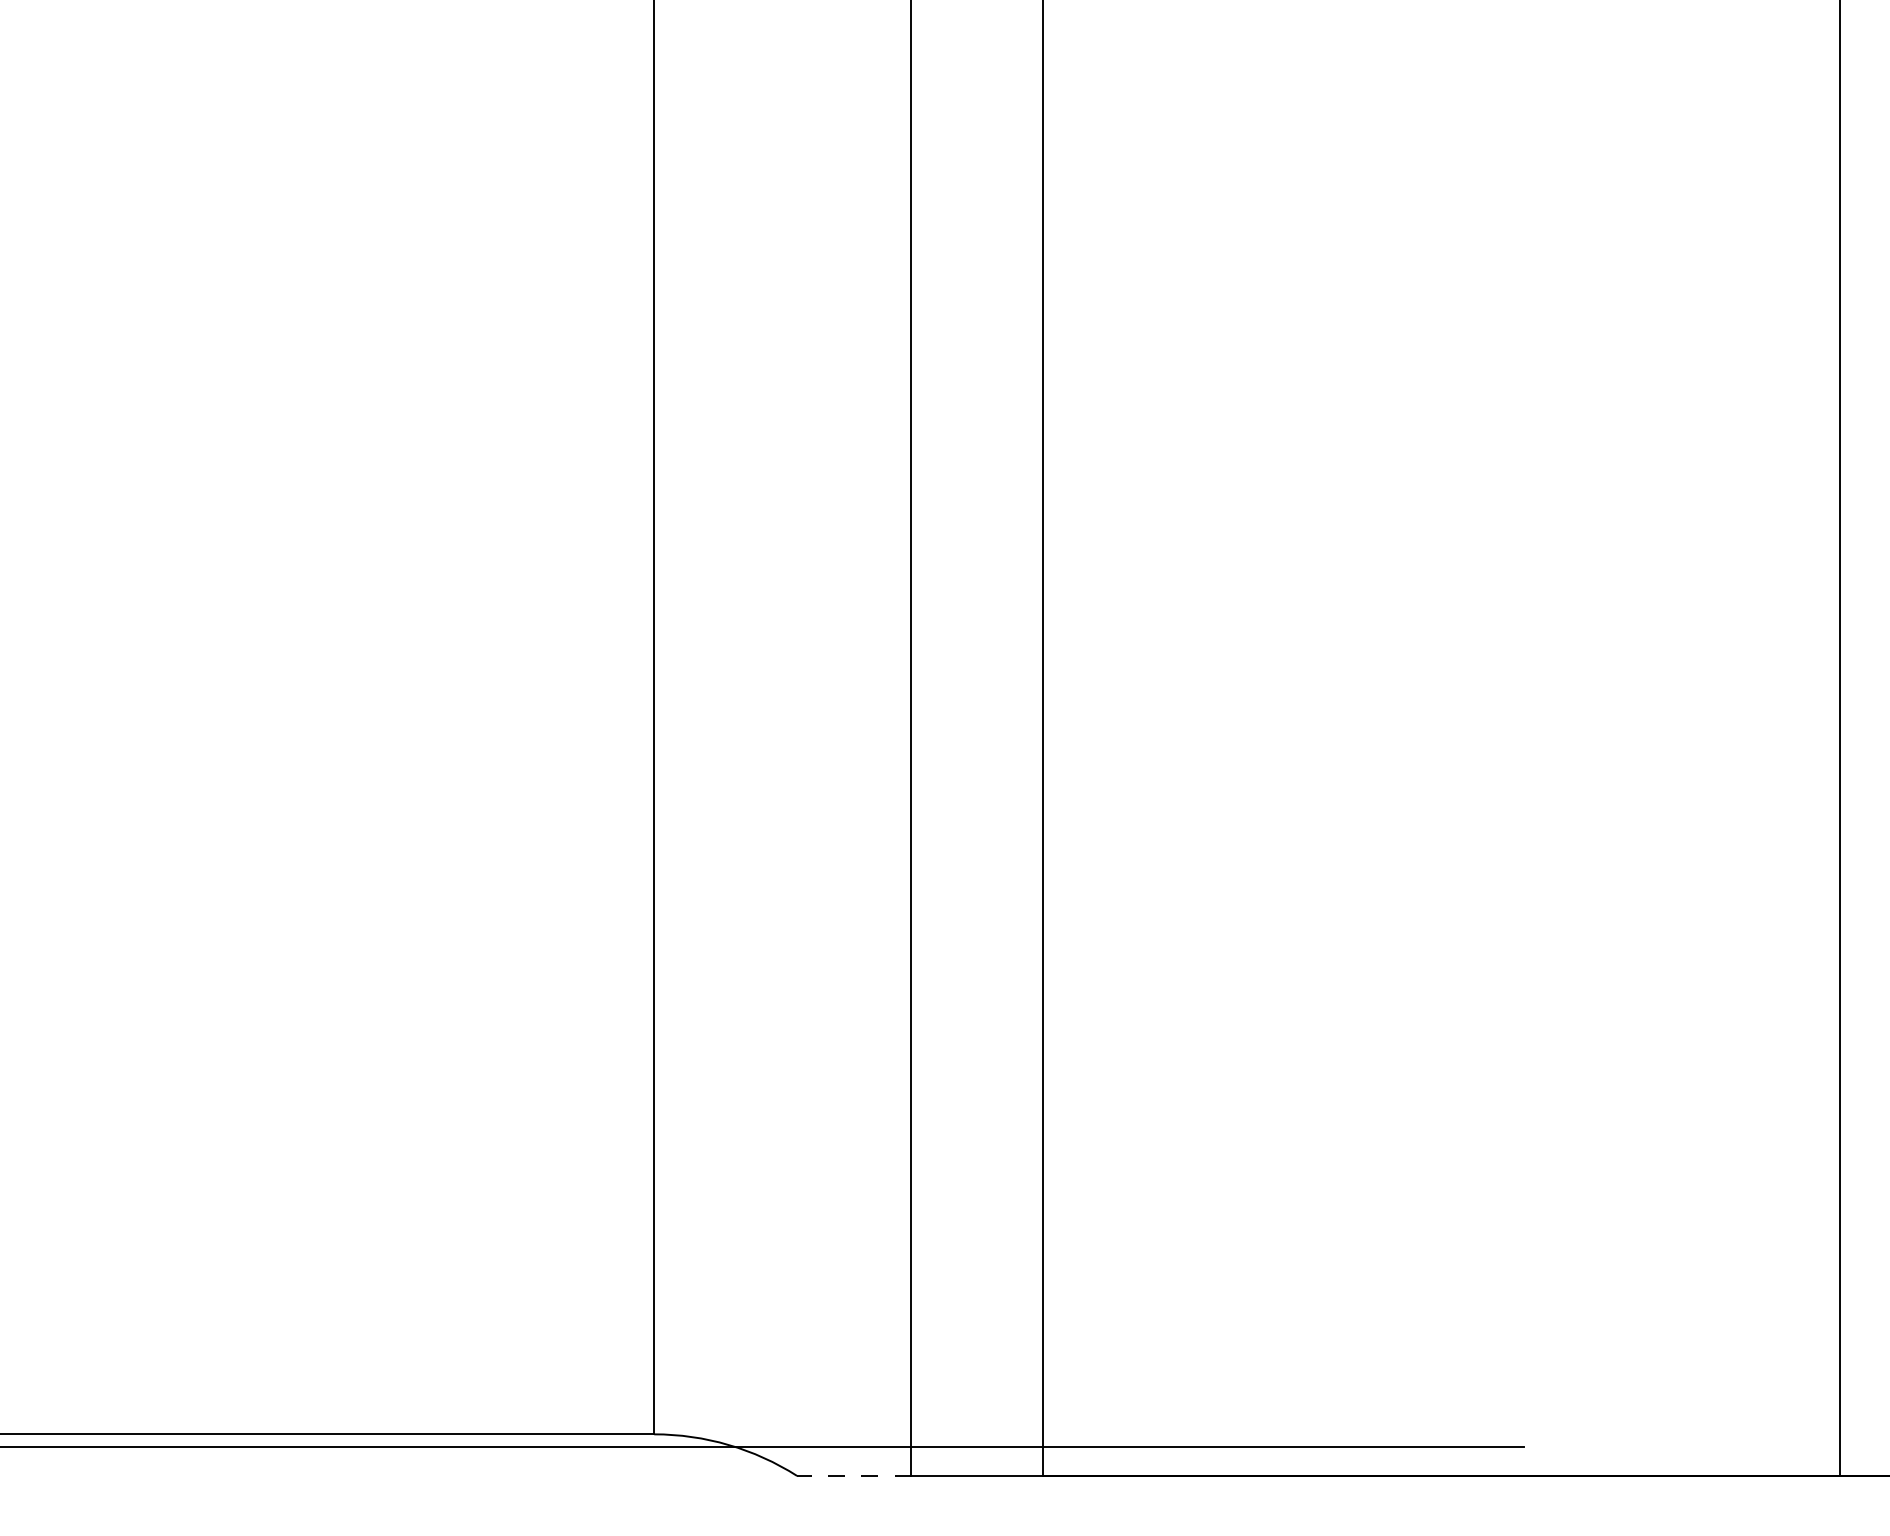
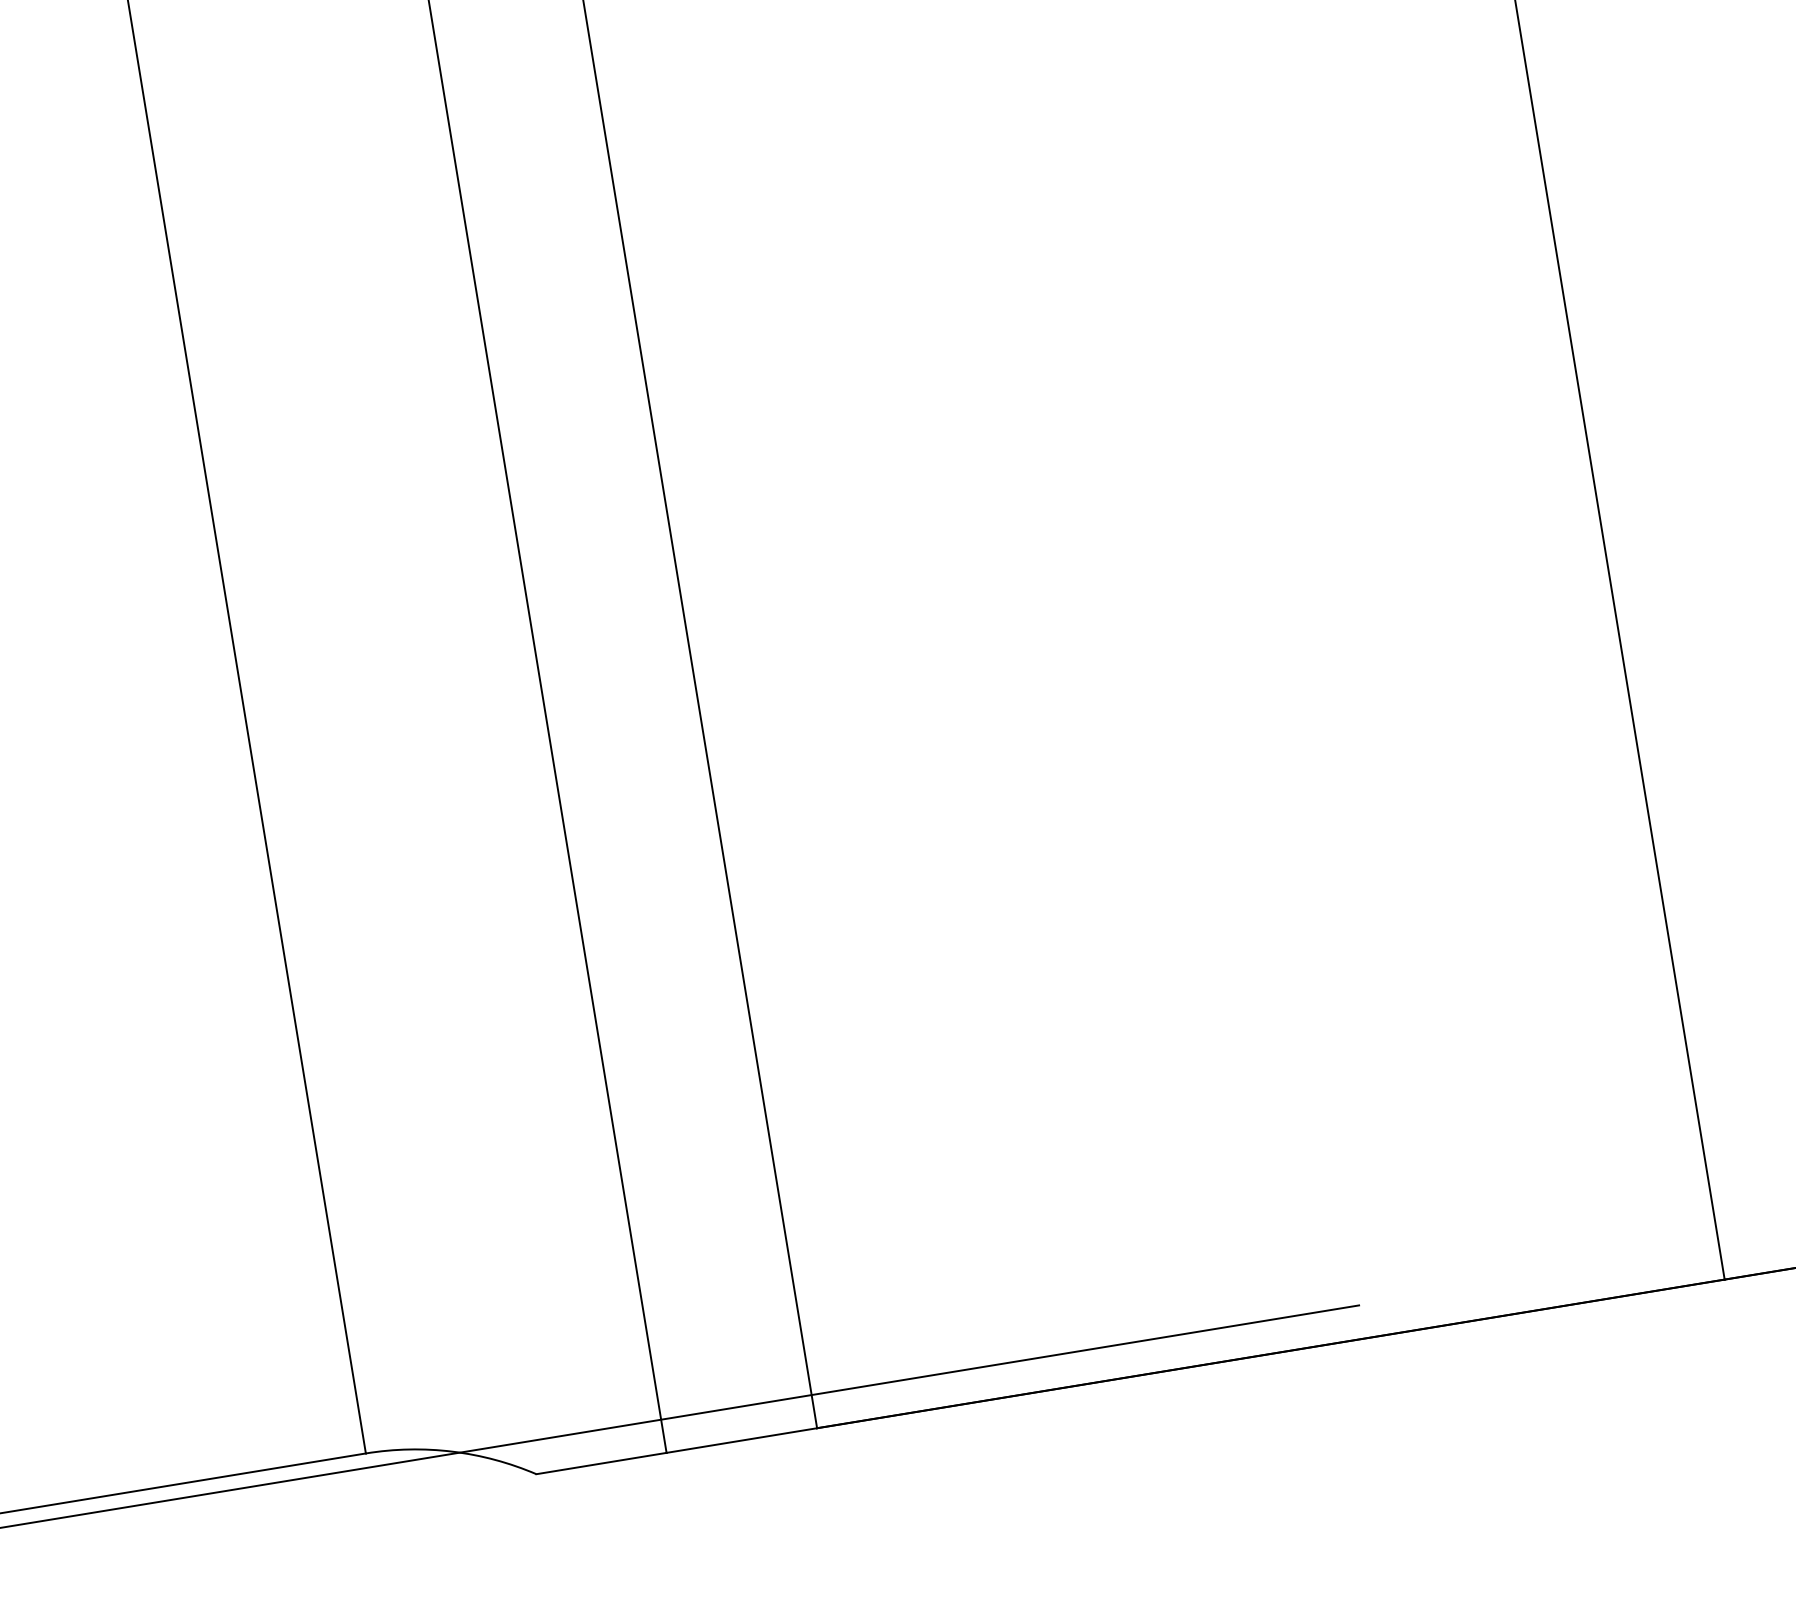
line: (853, 1475) -> (600, 1463), dashed -> solid

